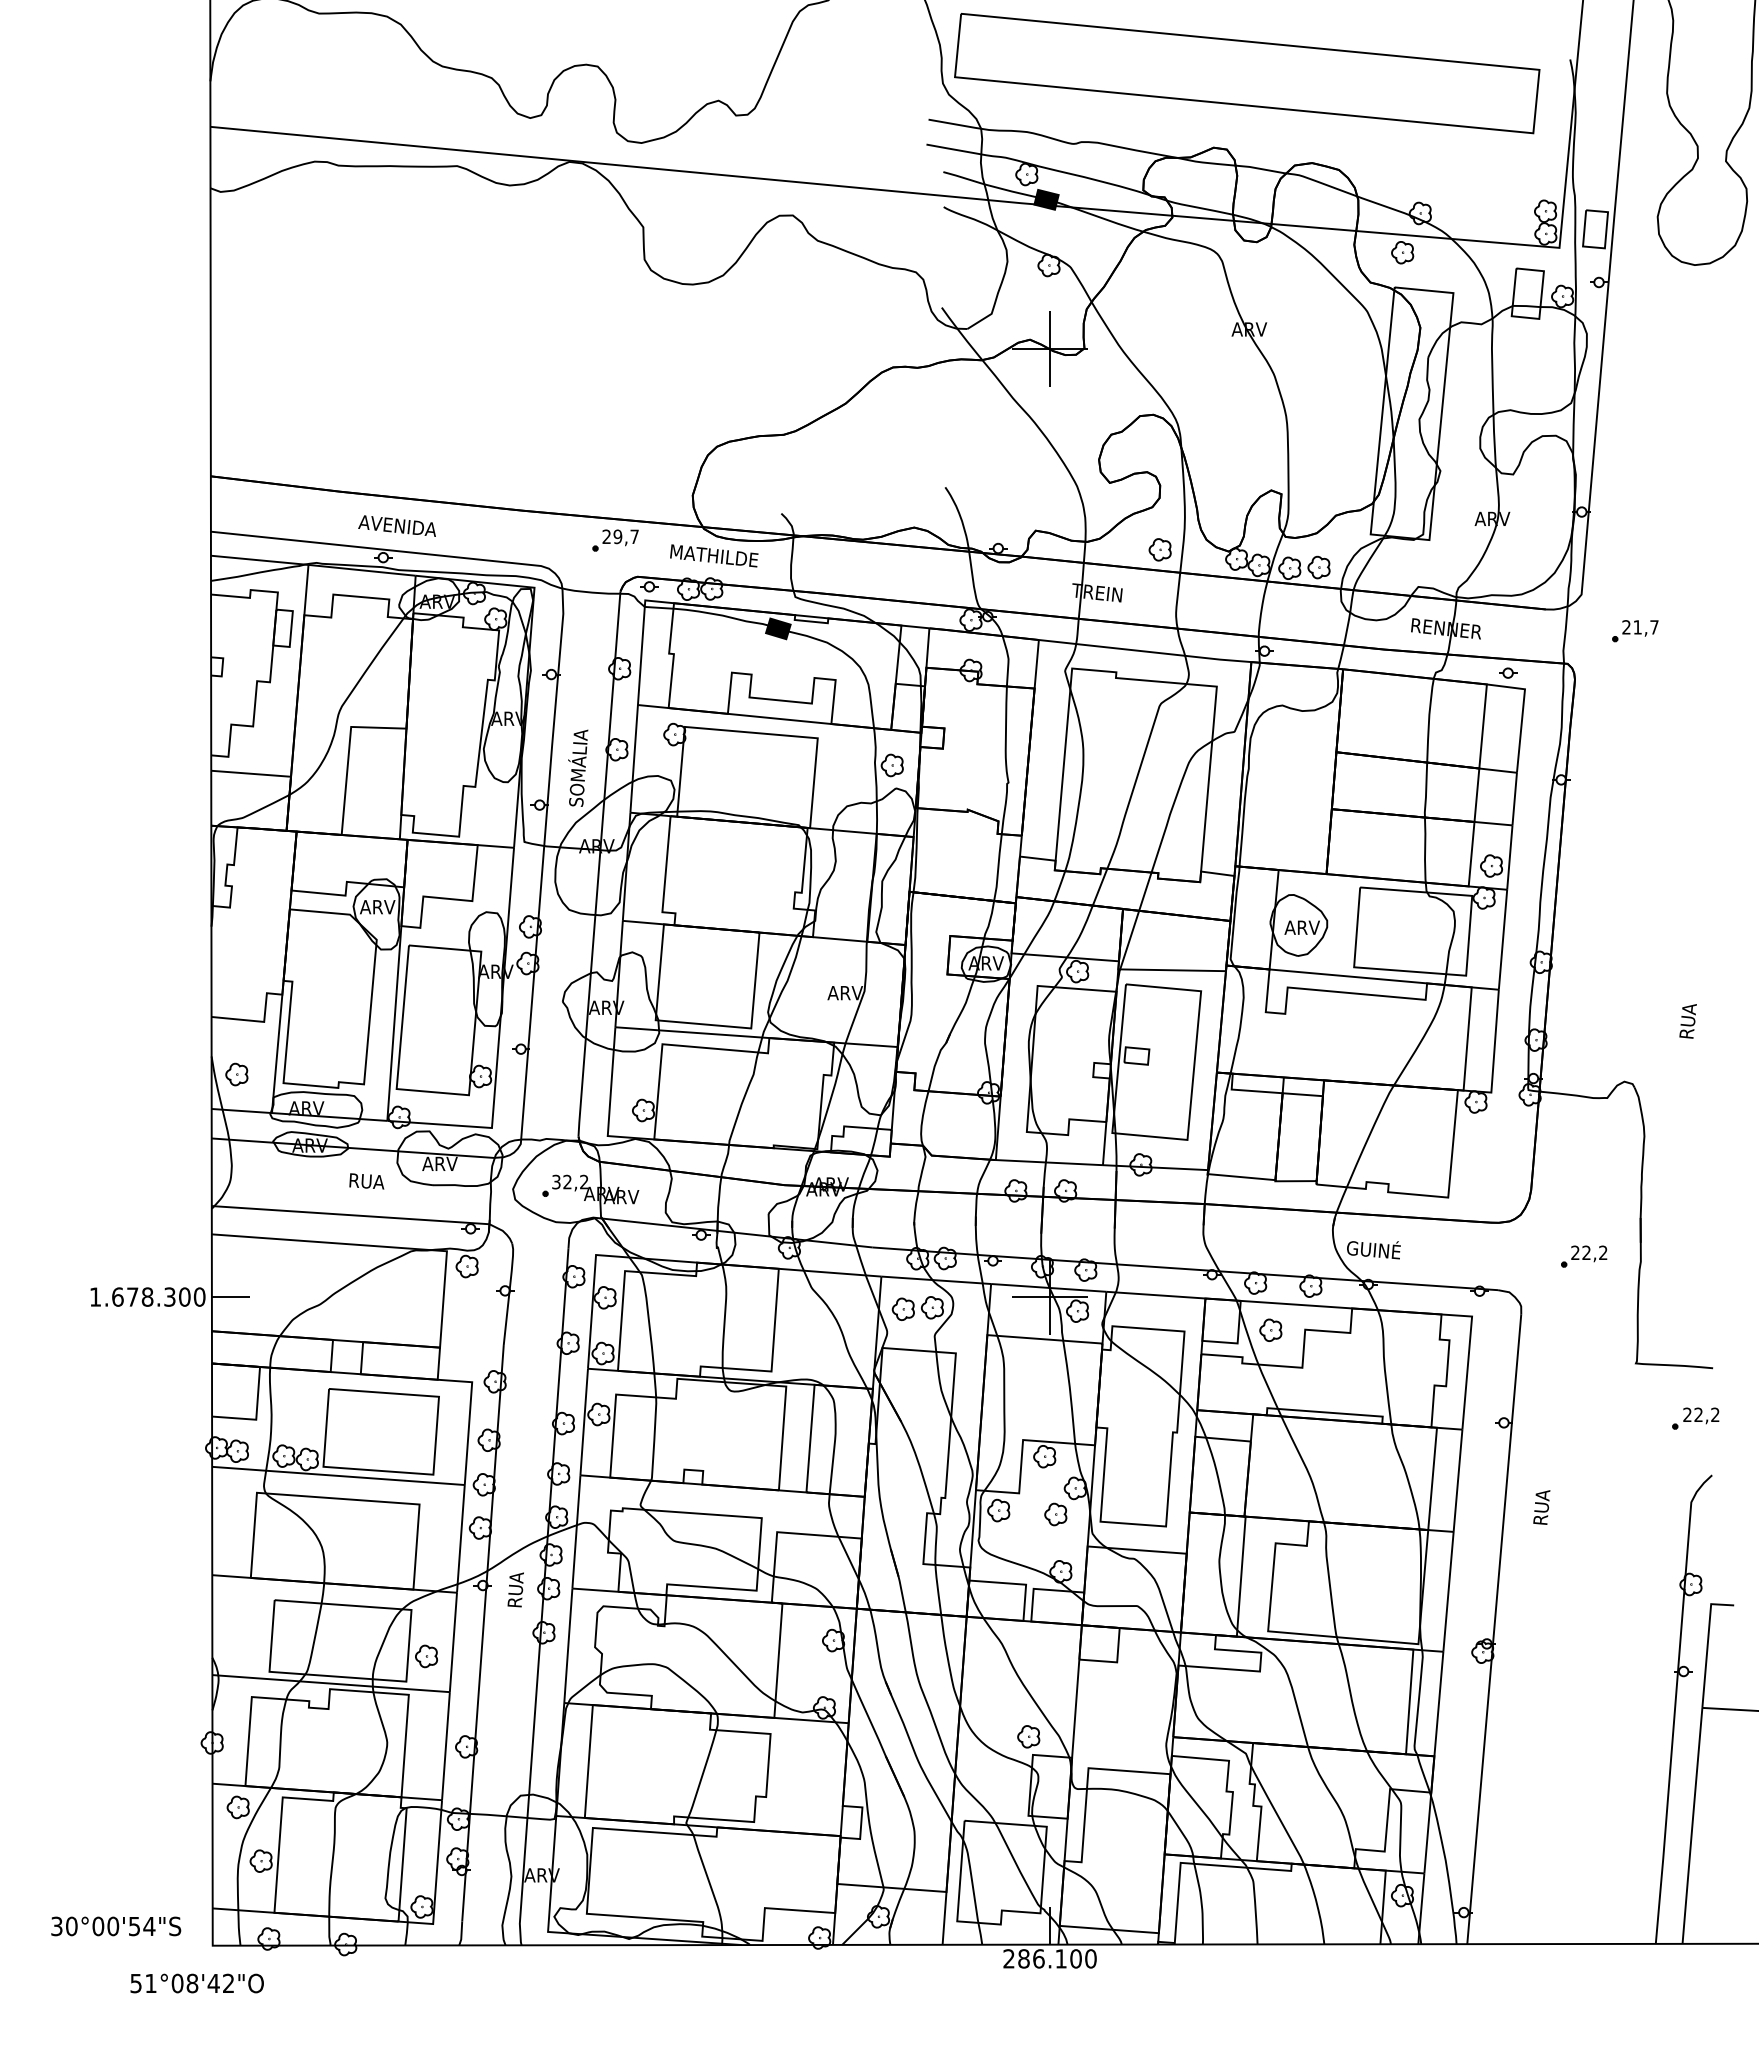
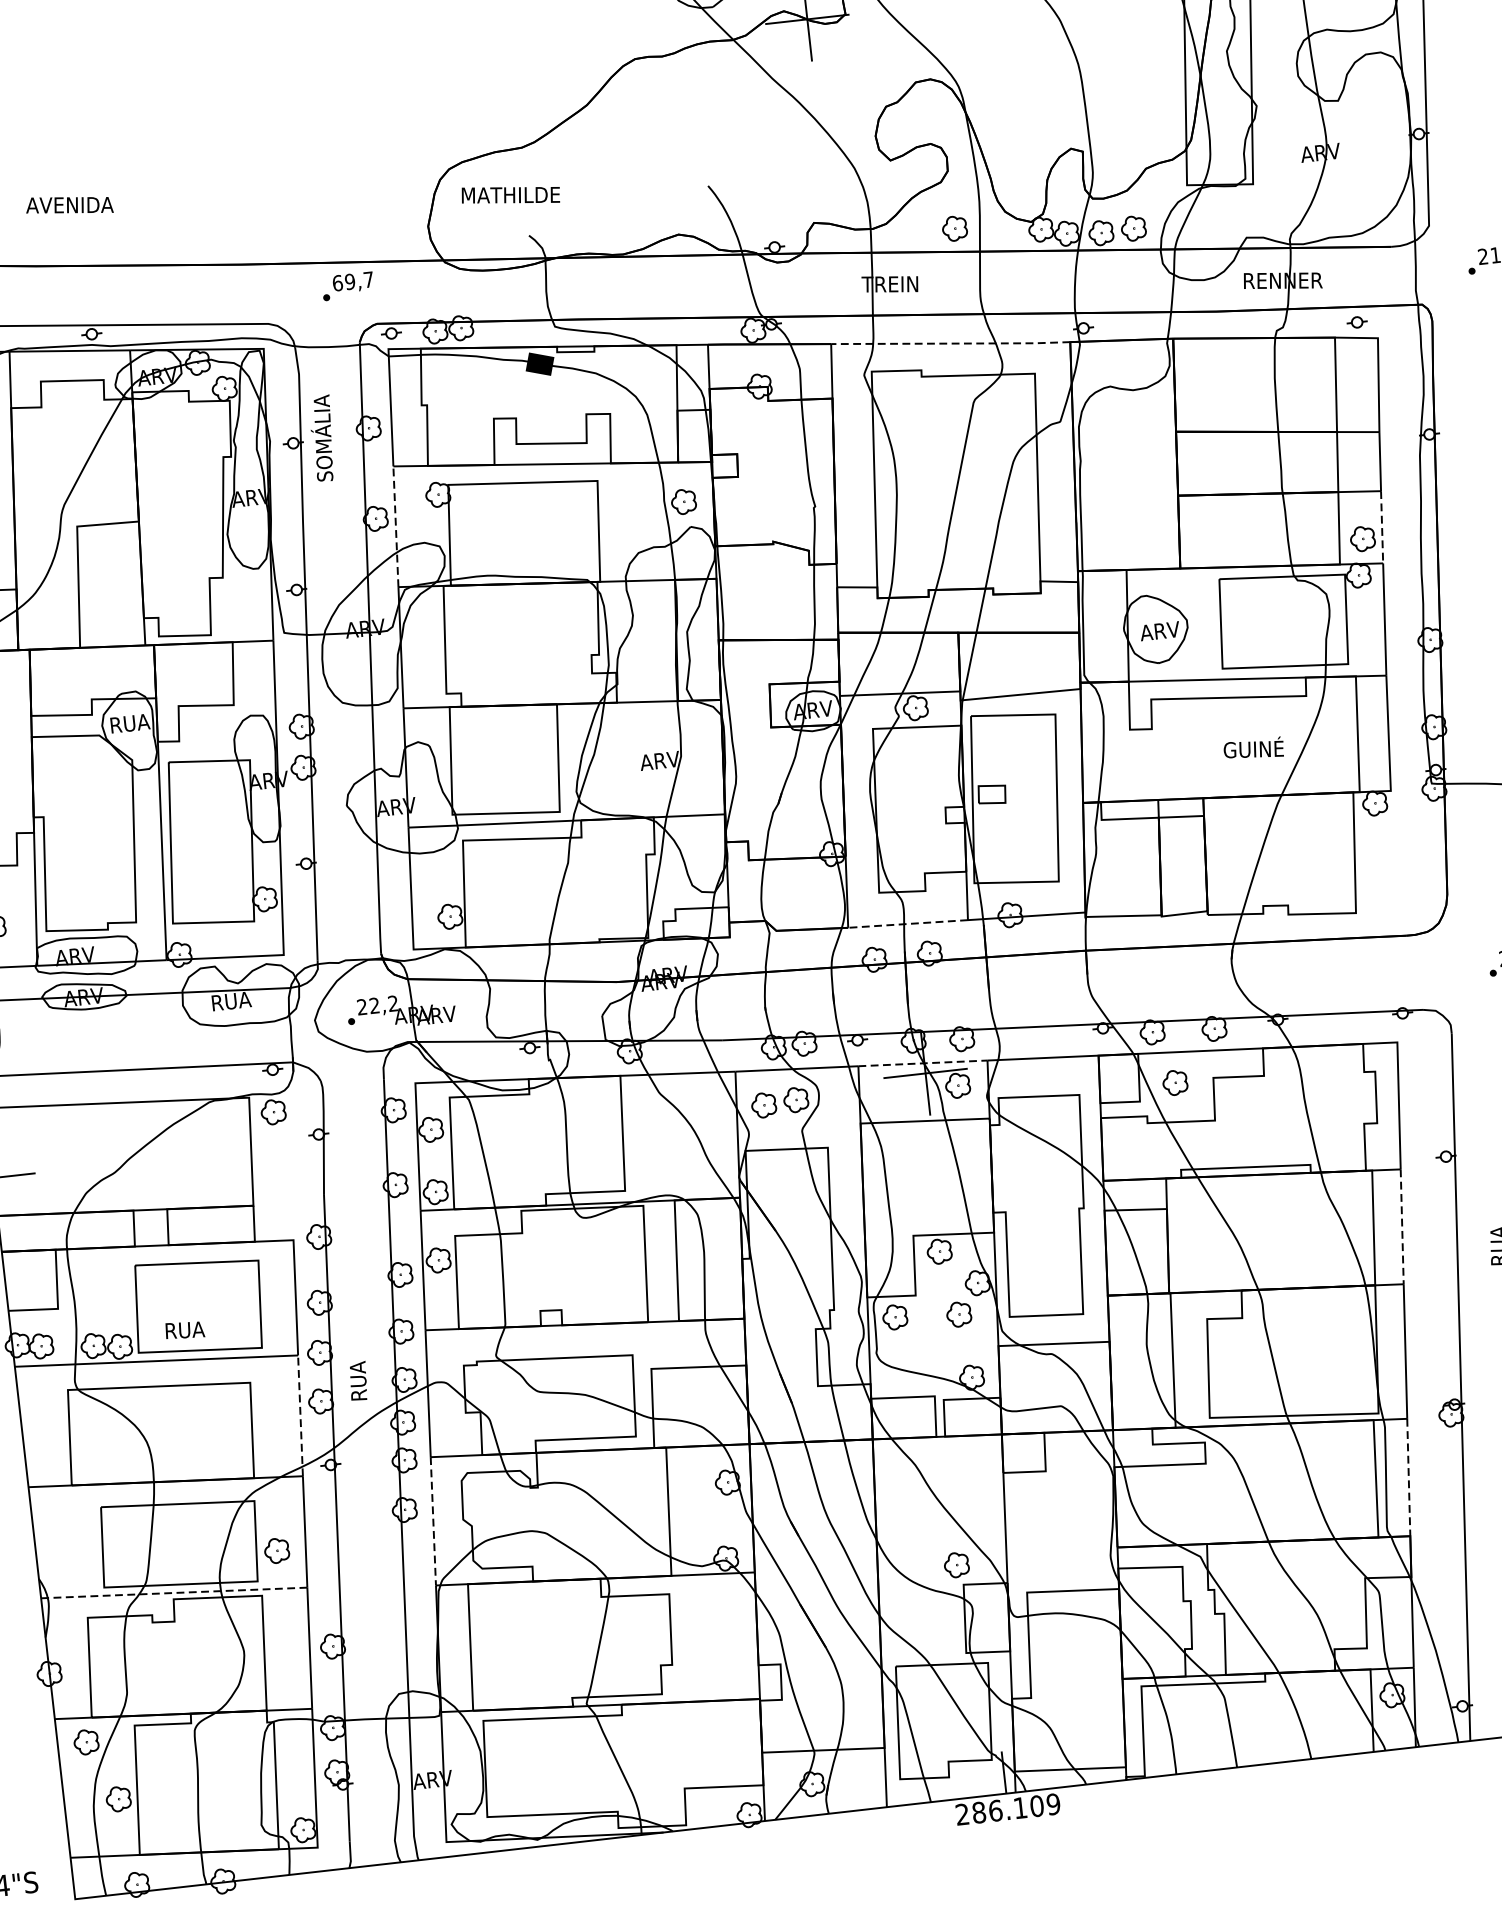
text: (396, 525) -> (68, 204), moved
text: (606, 536) -> (337, 282), 29,7 -> 69,7
text: (714, 555) -> (511, 194), moved
line: (1145, 651) -> (951, 343), solid -> dashed
line: (634, 758) -> (396, 526), solid -> dashed
text: (578, 767) -> (323, 437), moved
line: (1509, 858) -> (1381, 528), solid -> dashed
text: (378, 907) -> (130, 723), ARV -> RUA
line: (1049, 1162) -> (908, 923), solid -> dashed
text: (440, 1163) -> (231, 1000), ARV -> RUA
text: (366, 1181) -> (184, 1330), moved
text: (556, 1182) -> (362, 1007), 32,2 -> 22,2
text: (1373, 1250) -> (1253, 749), moved
line: (1048, 1287) -> (922, 1062), solid -> dashed
line: (1457, 1481) -> (1401, 1227), solid -> dashed
line: (460, 1538) -> (300, 1415), solid -> dashed
text: (515, 1589) -> (358, 1380), moved
line: (568, 1646) -> (433, 1522), solid -> dashed
line: (330, 1683) -> (173, 1592), solid -> dashed
line: (1438, 1704) -> (1408, 1478), solid -> dashed
text: (1090, 1958) -> (1053, 1803), 286.100 -> 286.109

